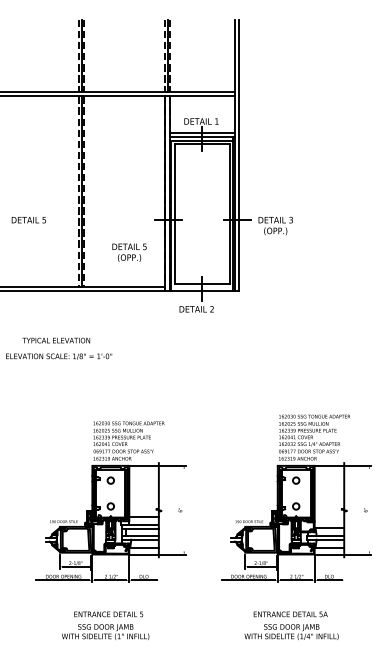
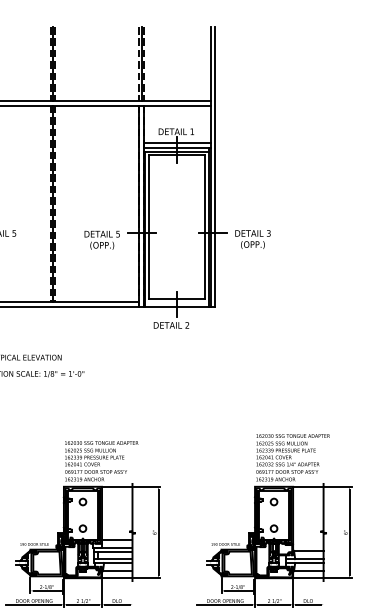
text: (129, 252) -> (102, 240), moved
line: (184, 509) -> (158, 531), added
line: (369, 509) -> (349, 531), added

